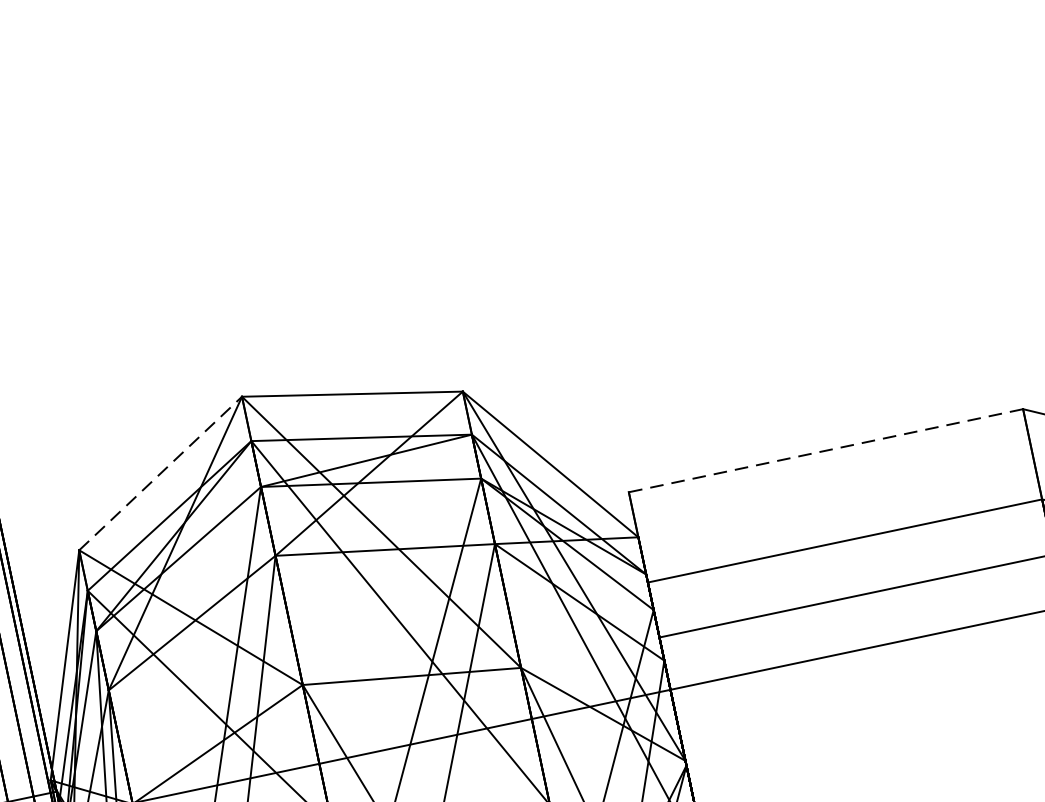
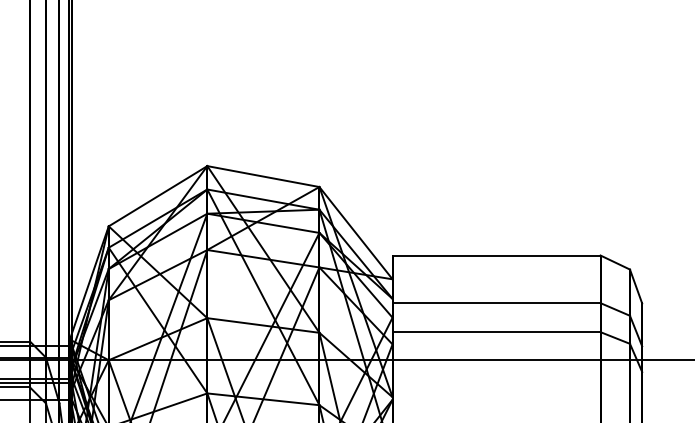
line: (825, 450) -> (496, 255), dashed -> solid
line: (161, 473) -> (158, 196), dashed -> solid

